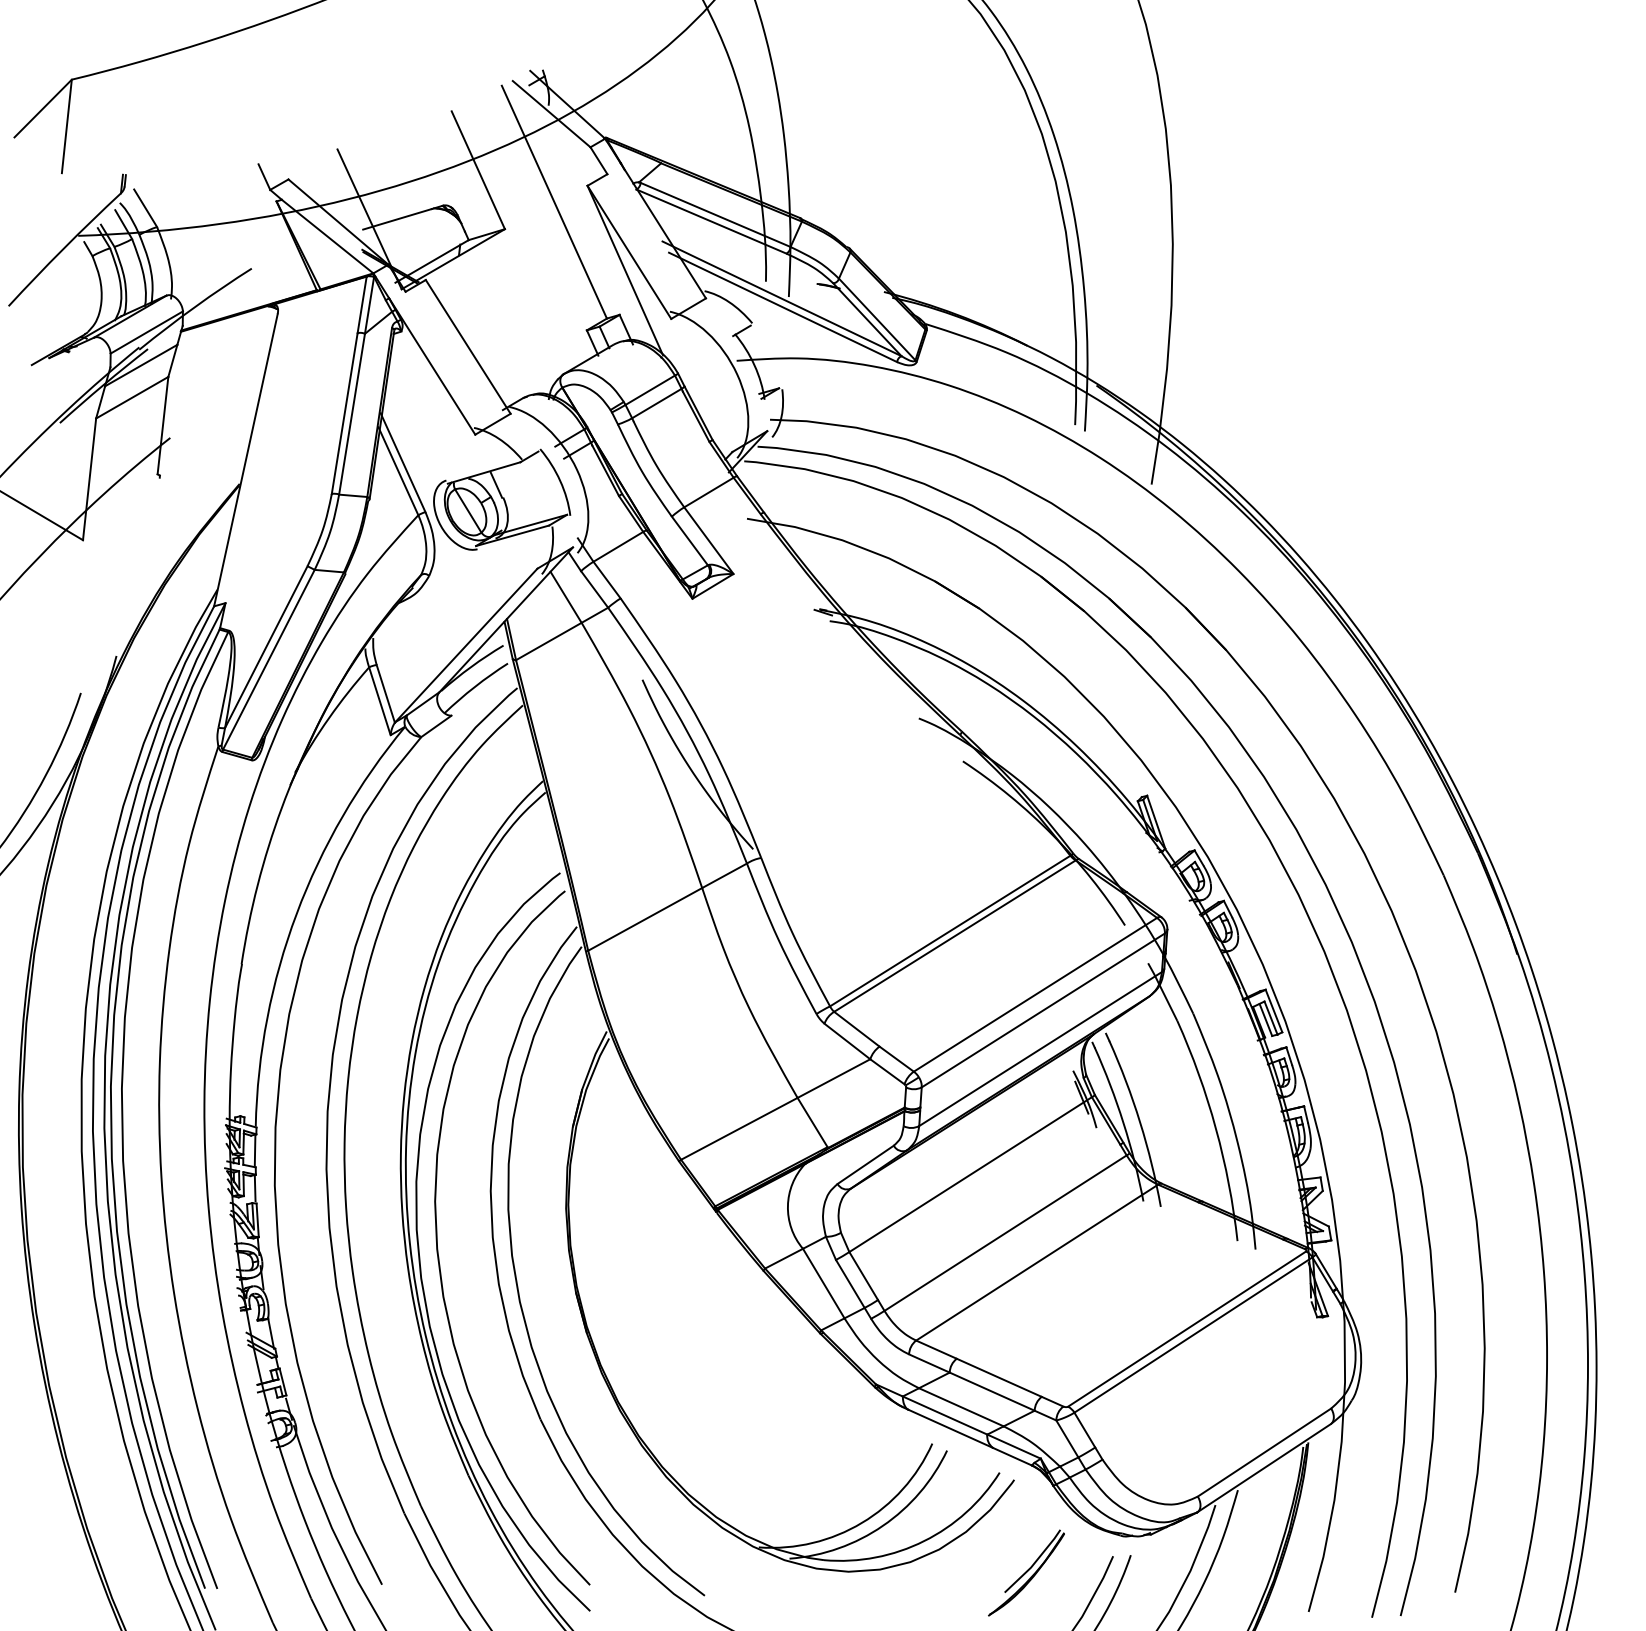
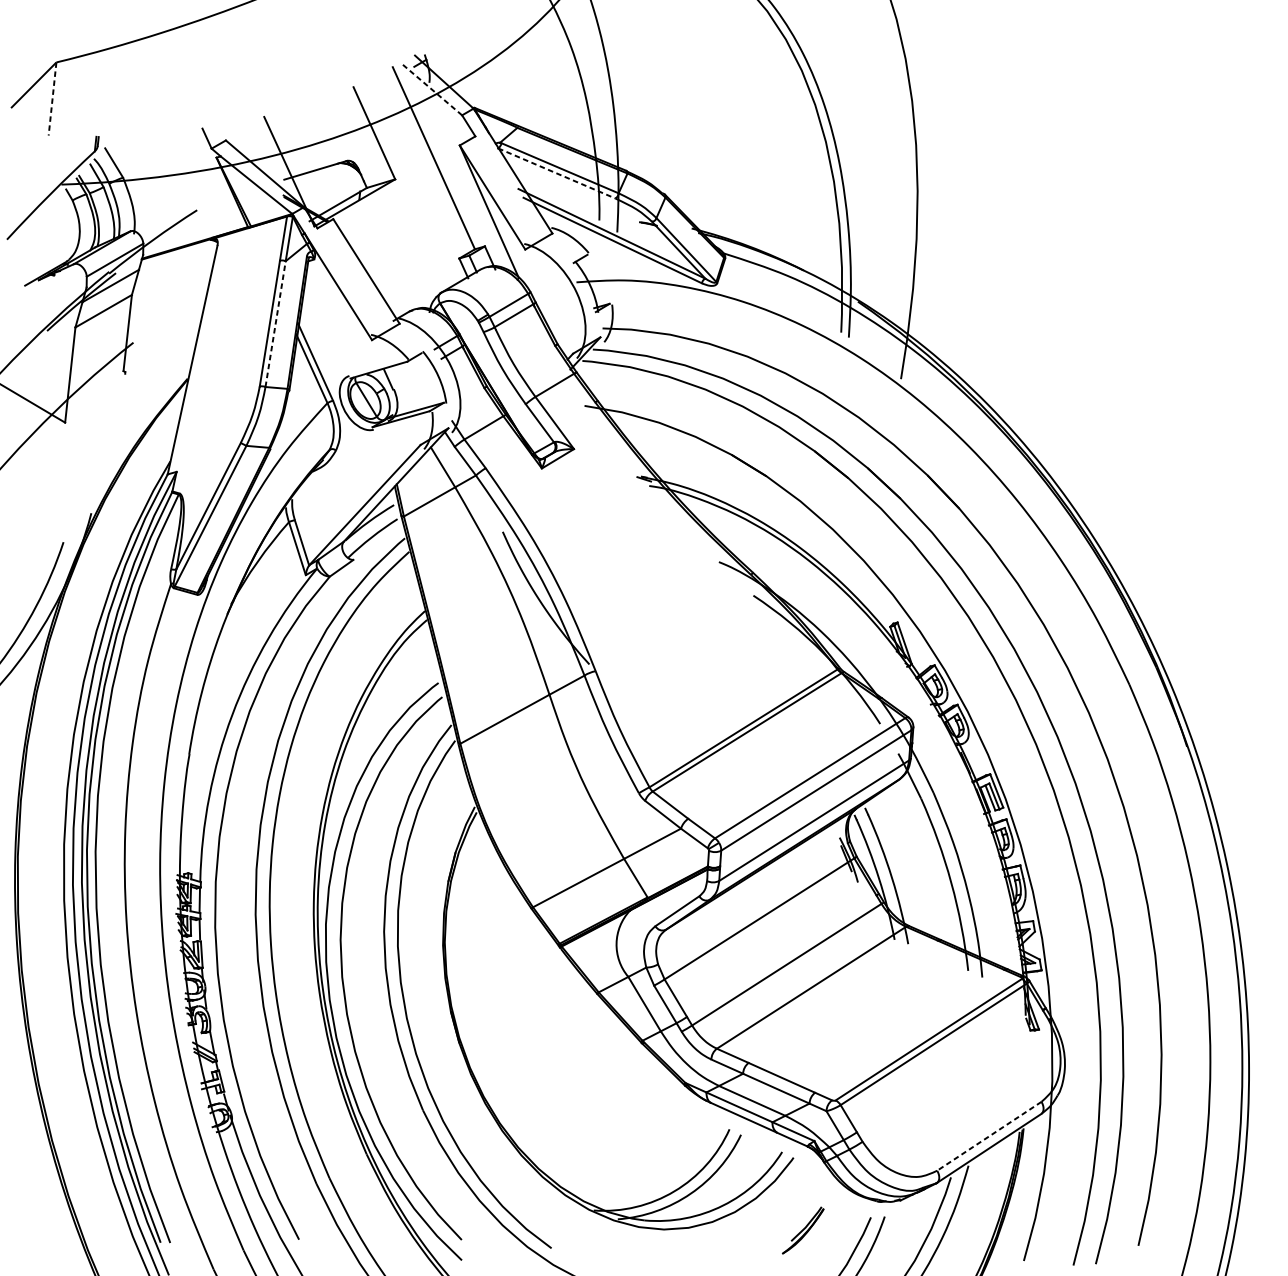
line: (551, 113) -> (431, 88), solid -> dashed
line: (66, 126) -> (52, 99), solid -> dashed
line: (711, 221) -> (556, 173), solid -> dashed
line: (352, 413) -> (275, 323), solid -> dashed
line: (1264, 1452) -> (989, 1136), solid -> dashed
part: (1026, 1572) -> (803, 1230), size x0.7

